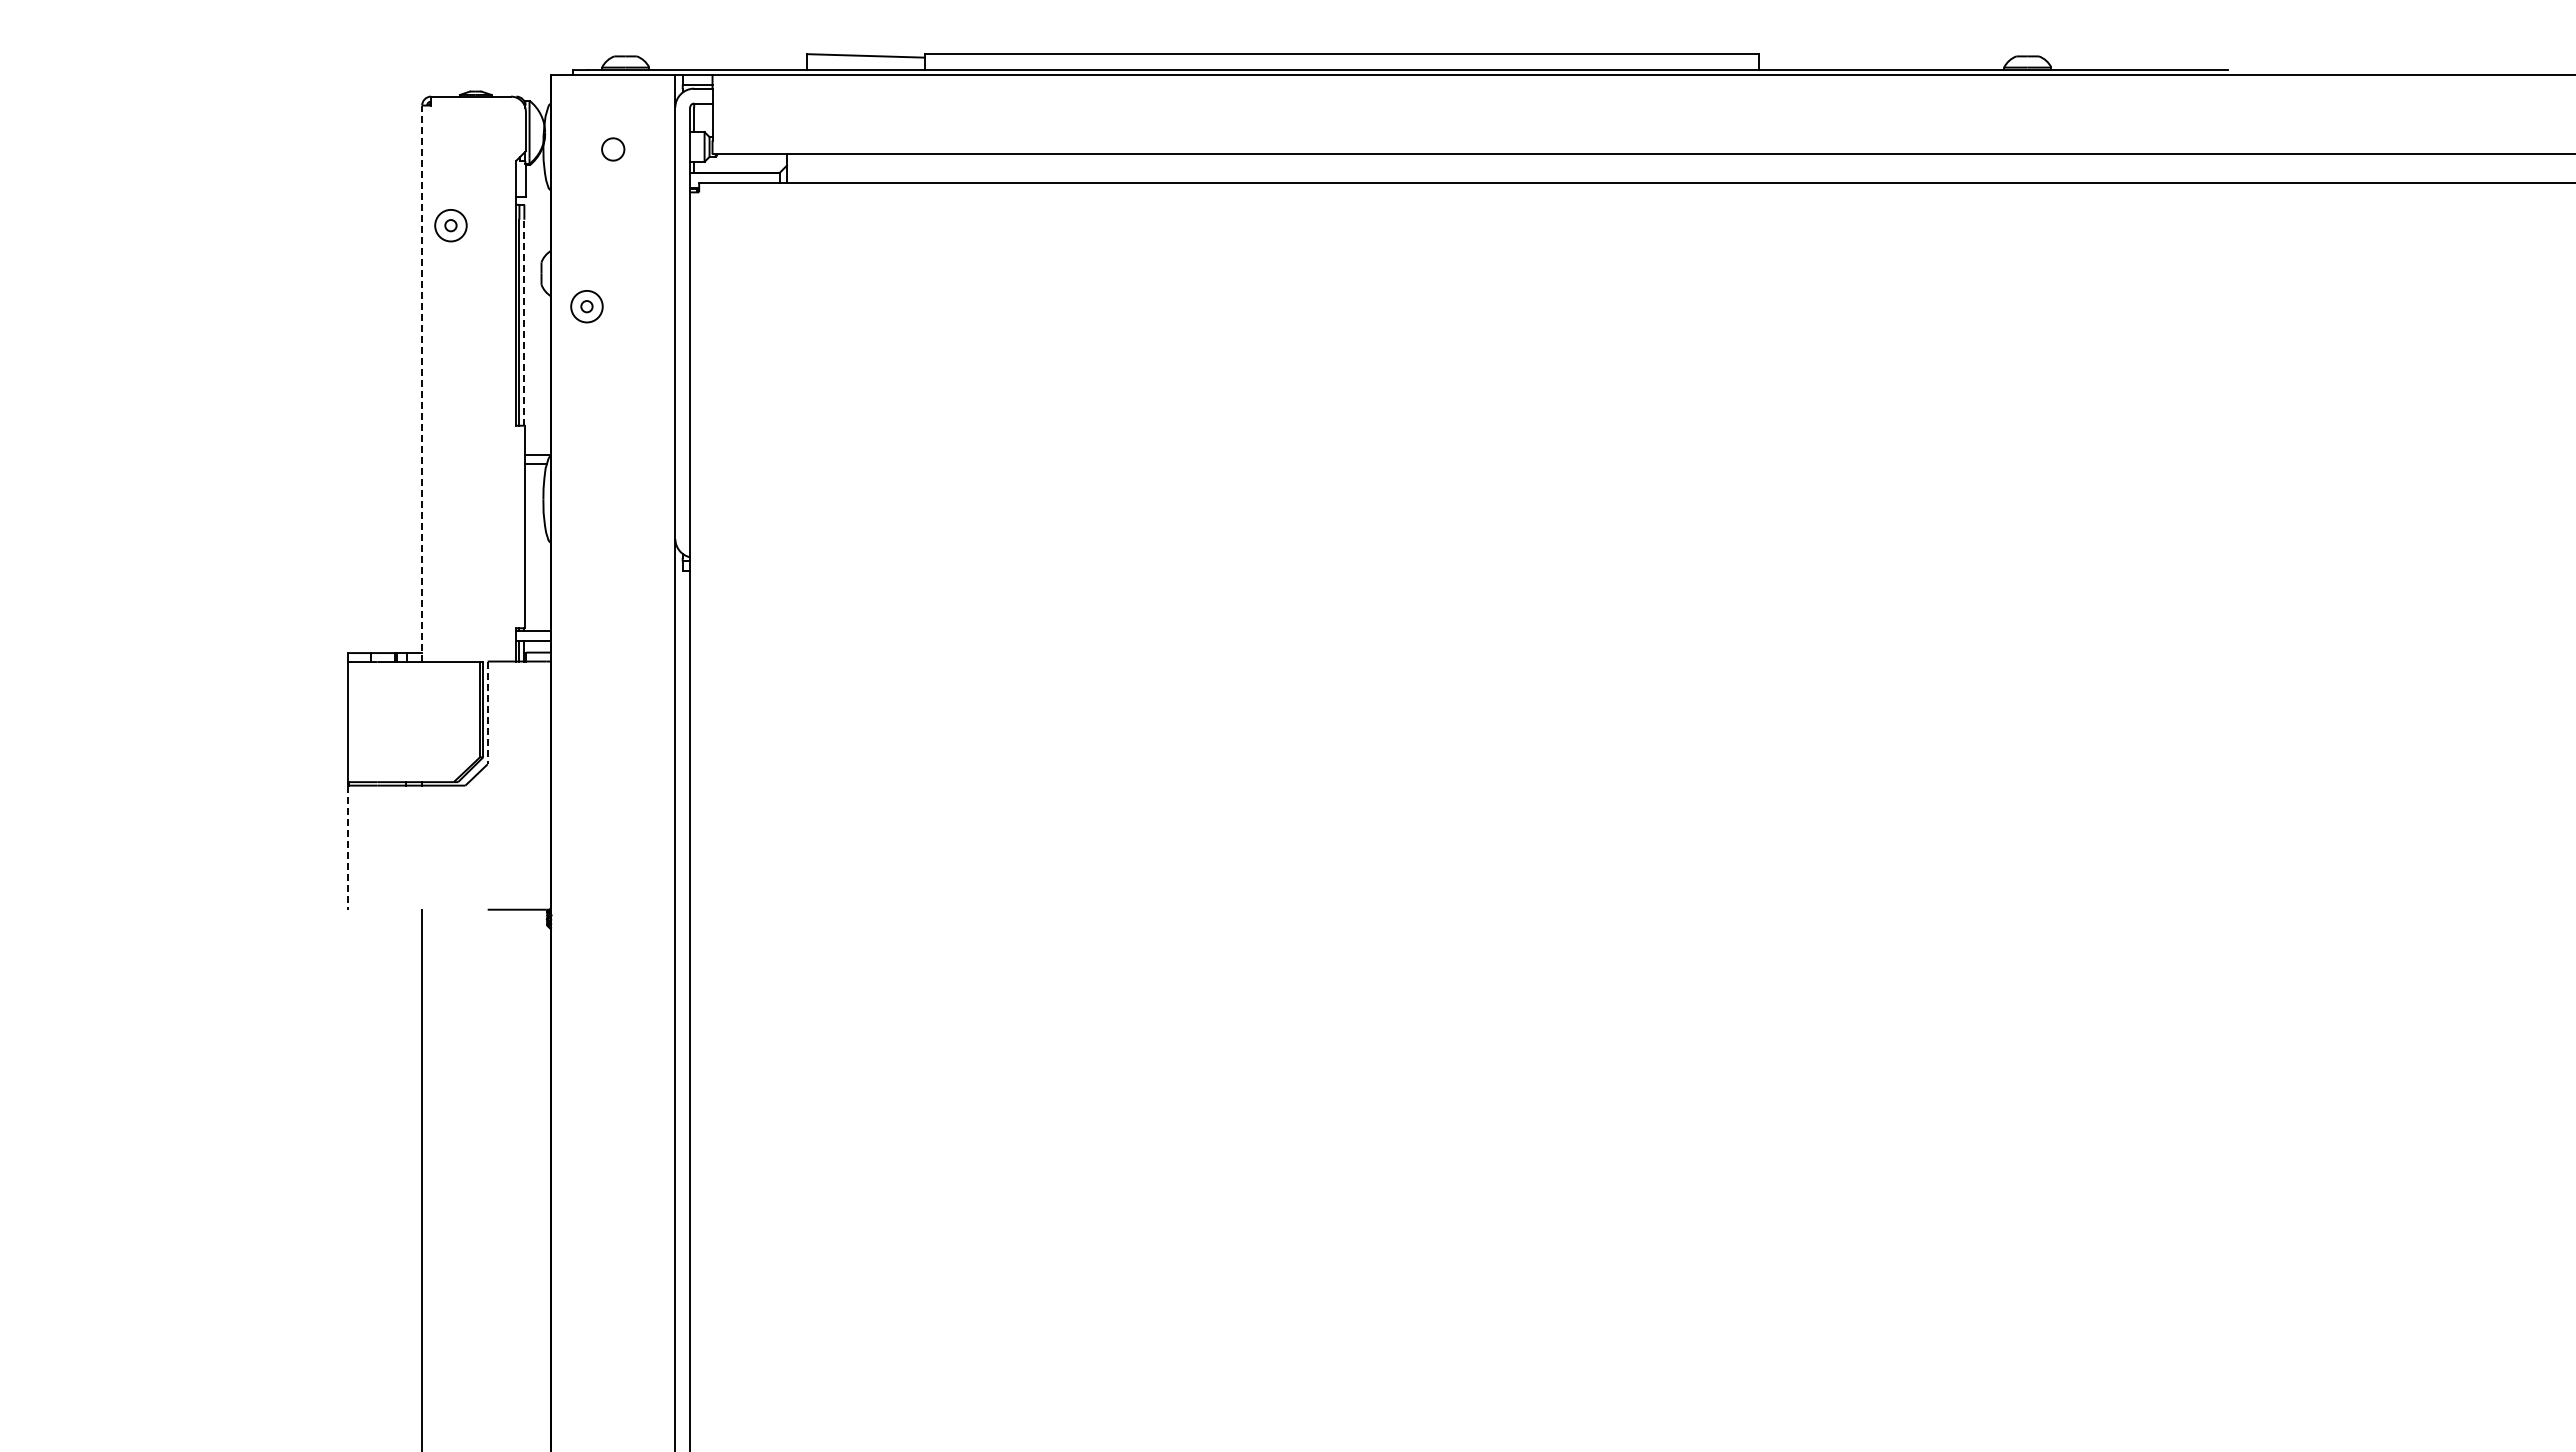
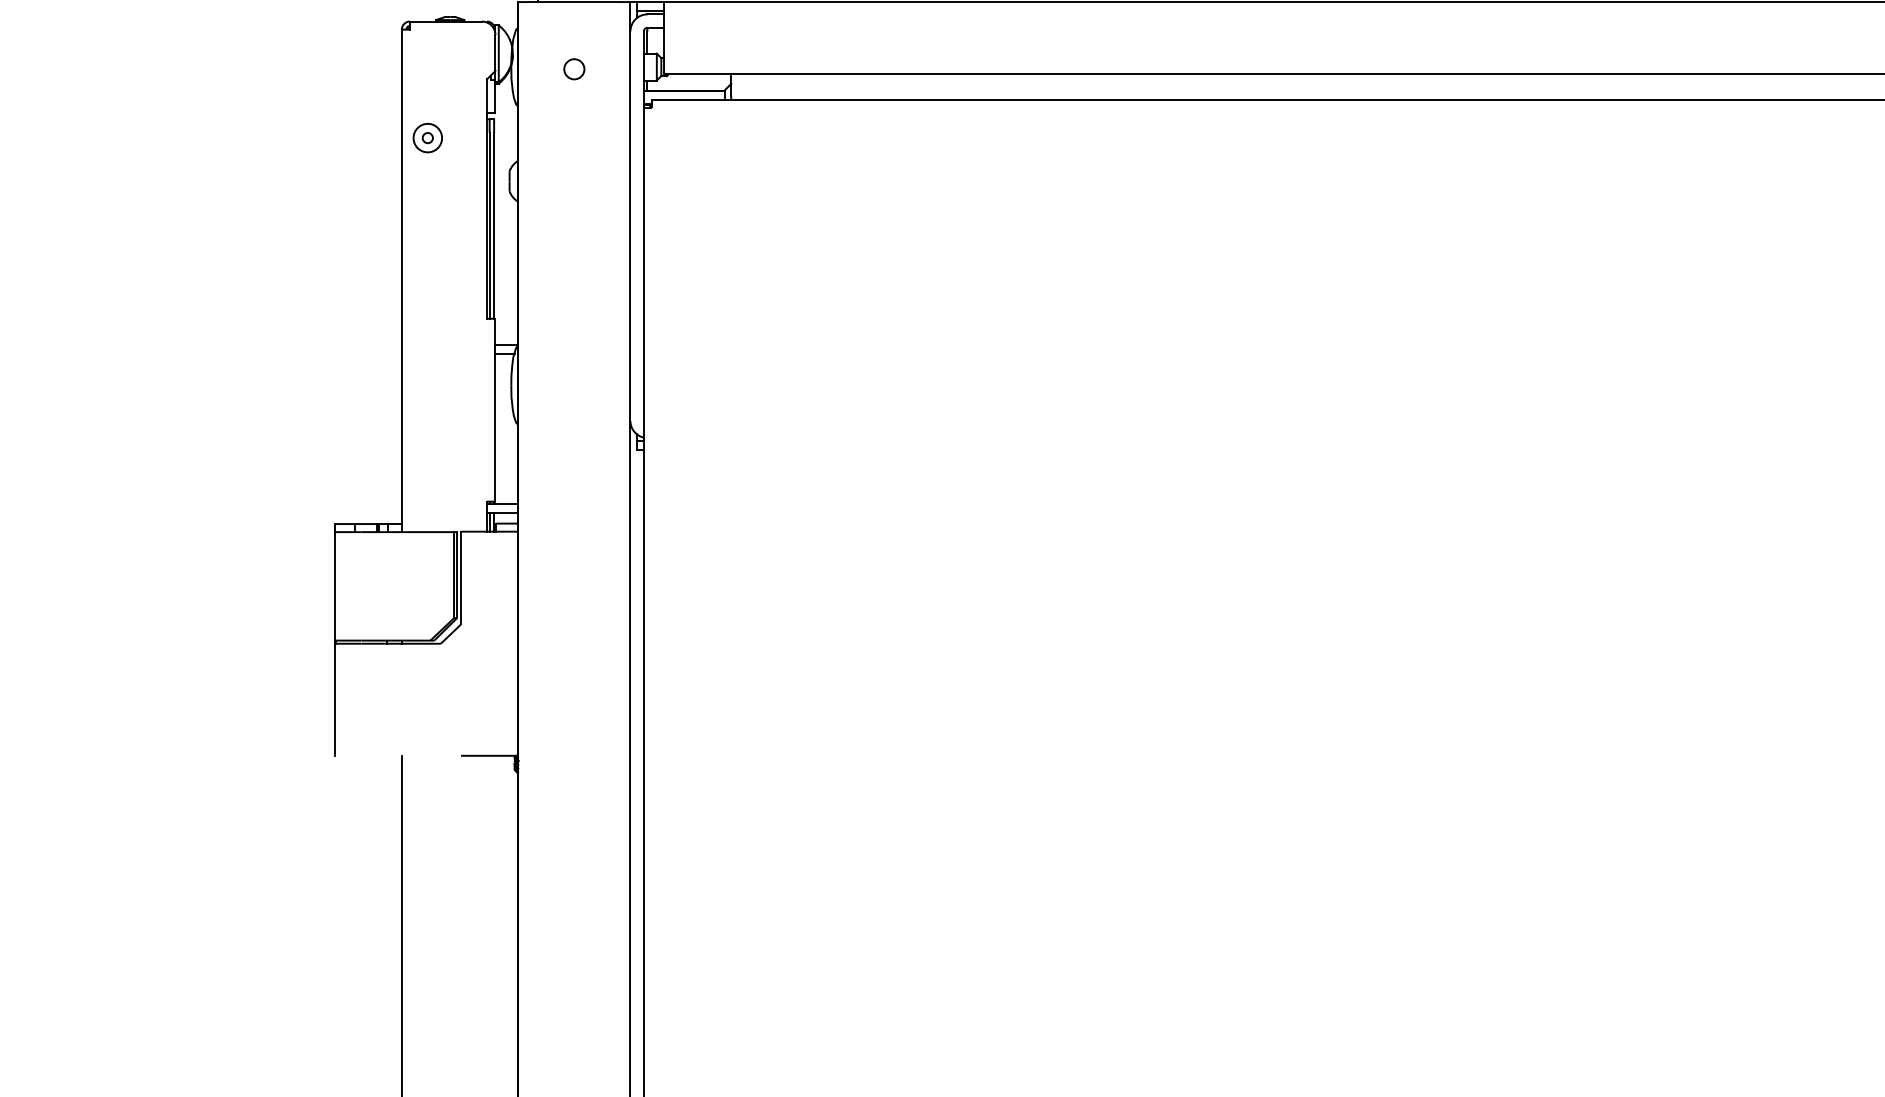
part: (586, 306) -> (550, 211), removed
line: (524, 322) -> (494, 225), dashed -> solid
line: (422, 383) -> (402, 280), dashed -> solid
line: (487, 713) -> (460, 578), dashed -> solid
line: (347, 848) -> (334, 700), dashed -> solid

